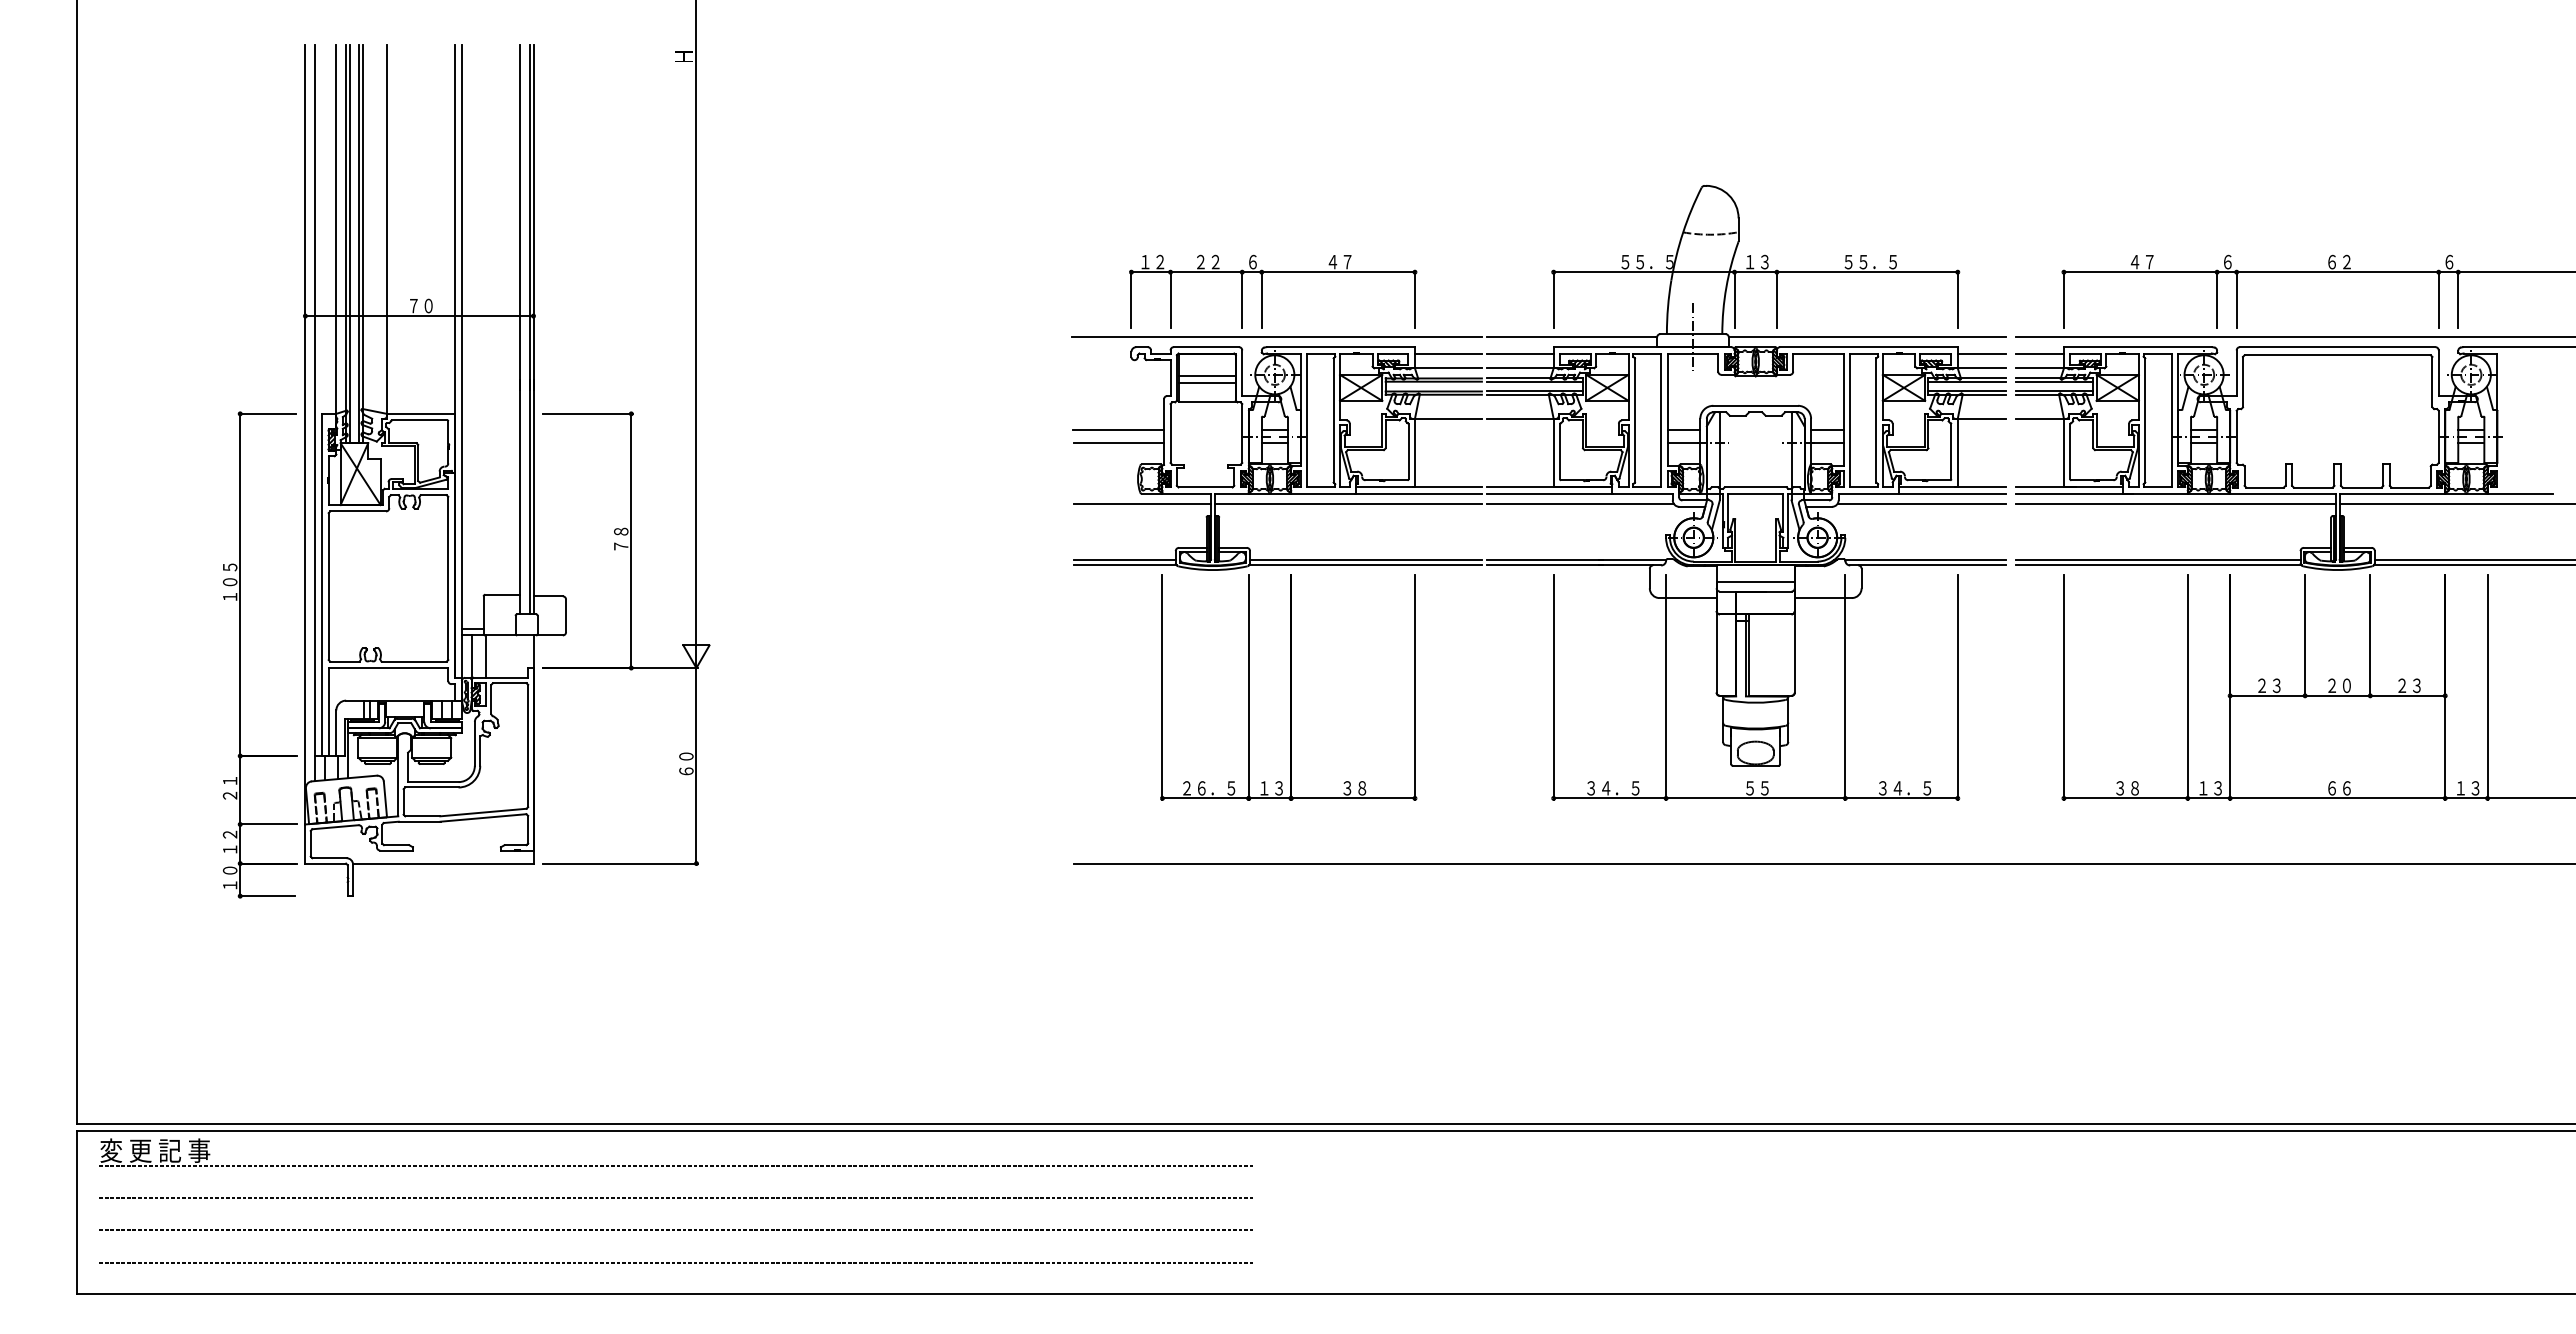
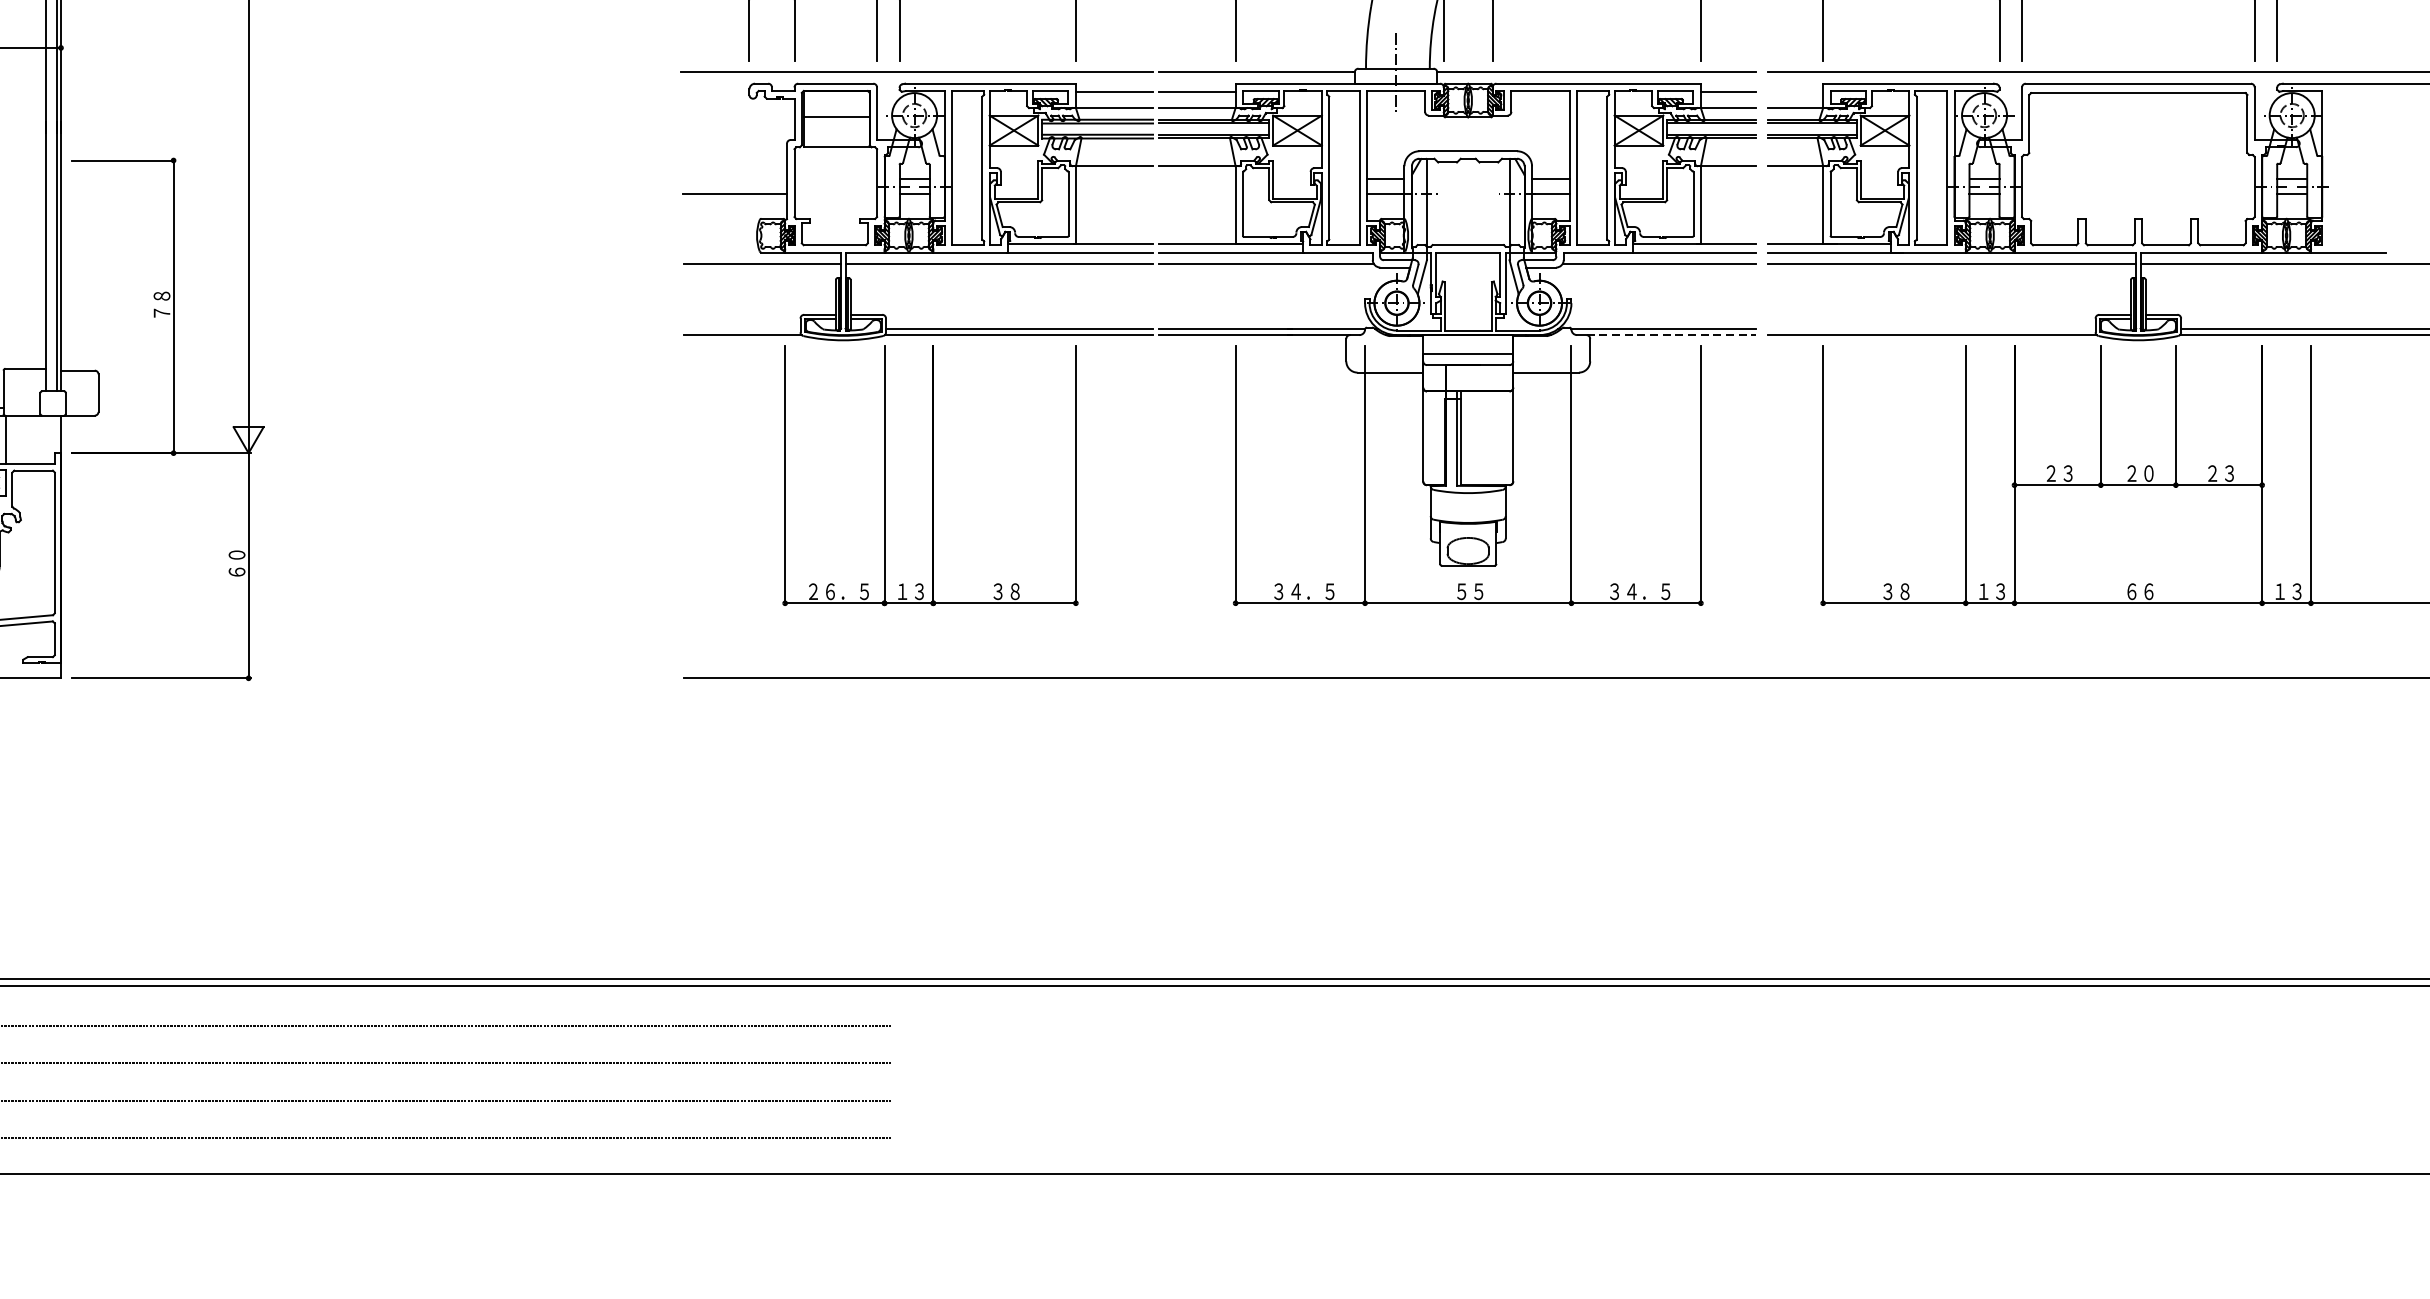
line: (2039, 354) -> (1795, 92), removed
line: (1206, 382) -> (835, 124), removed
line: (1118, 430) -> (734, 179), removed
line: (1124, 560) -> (741, 329), removed
line: (2157, 560) -> (1930, 329), removed
line: (1932, 565) -> (1671, 335), solid -> dashed

